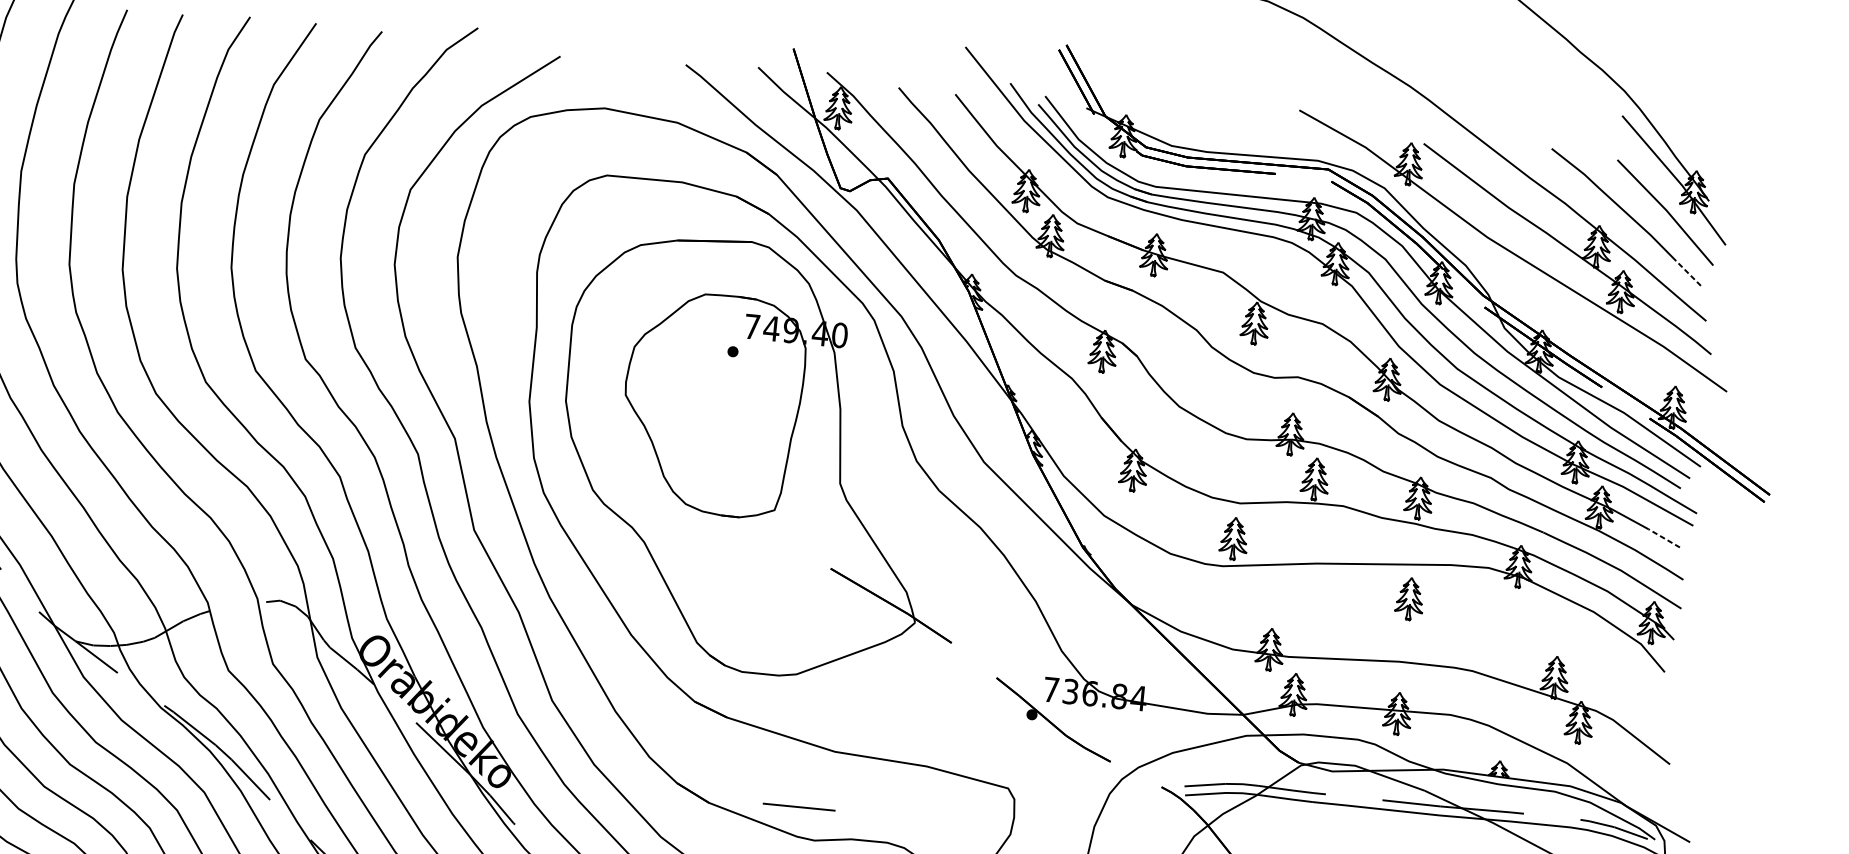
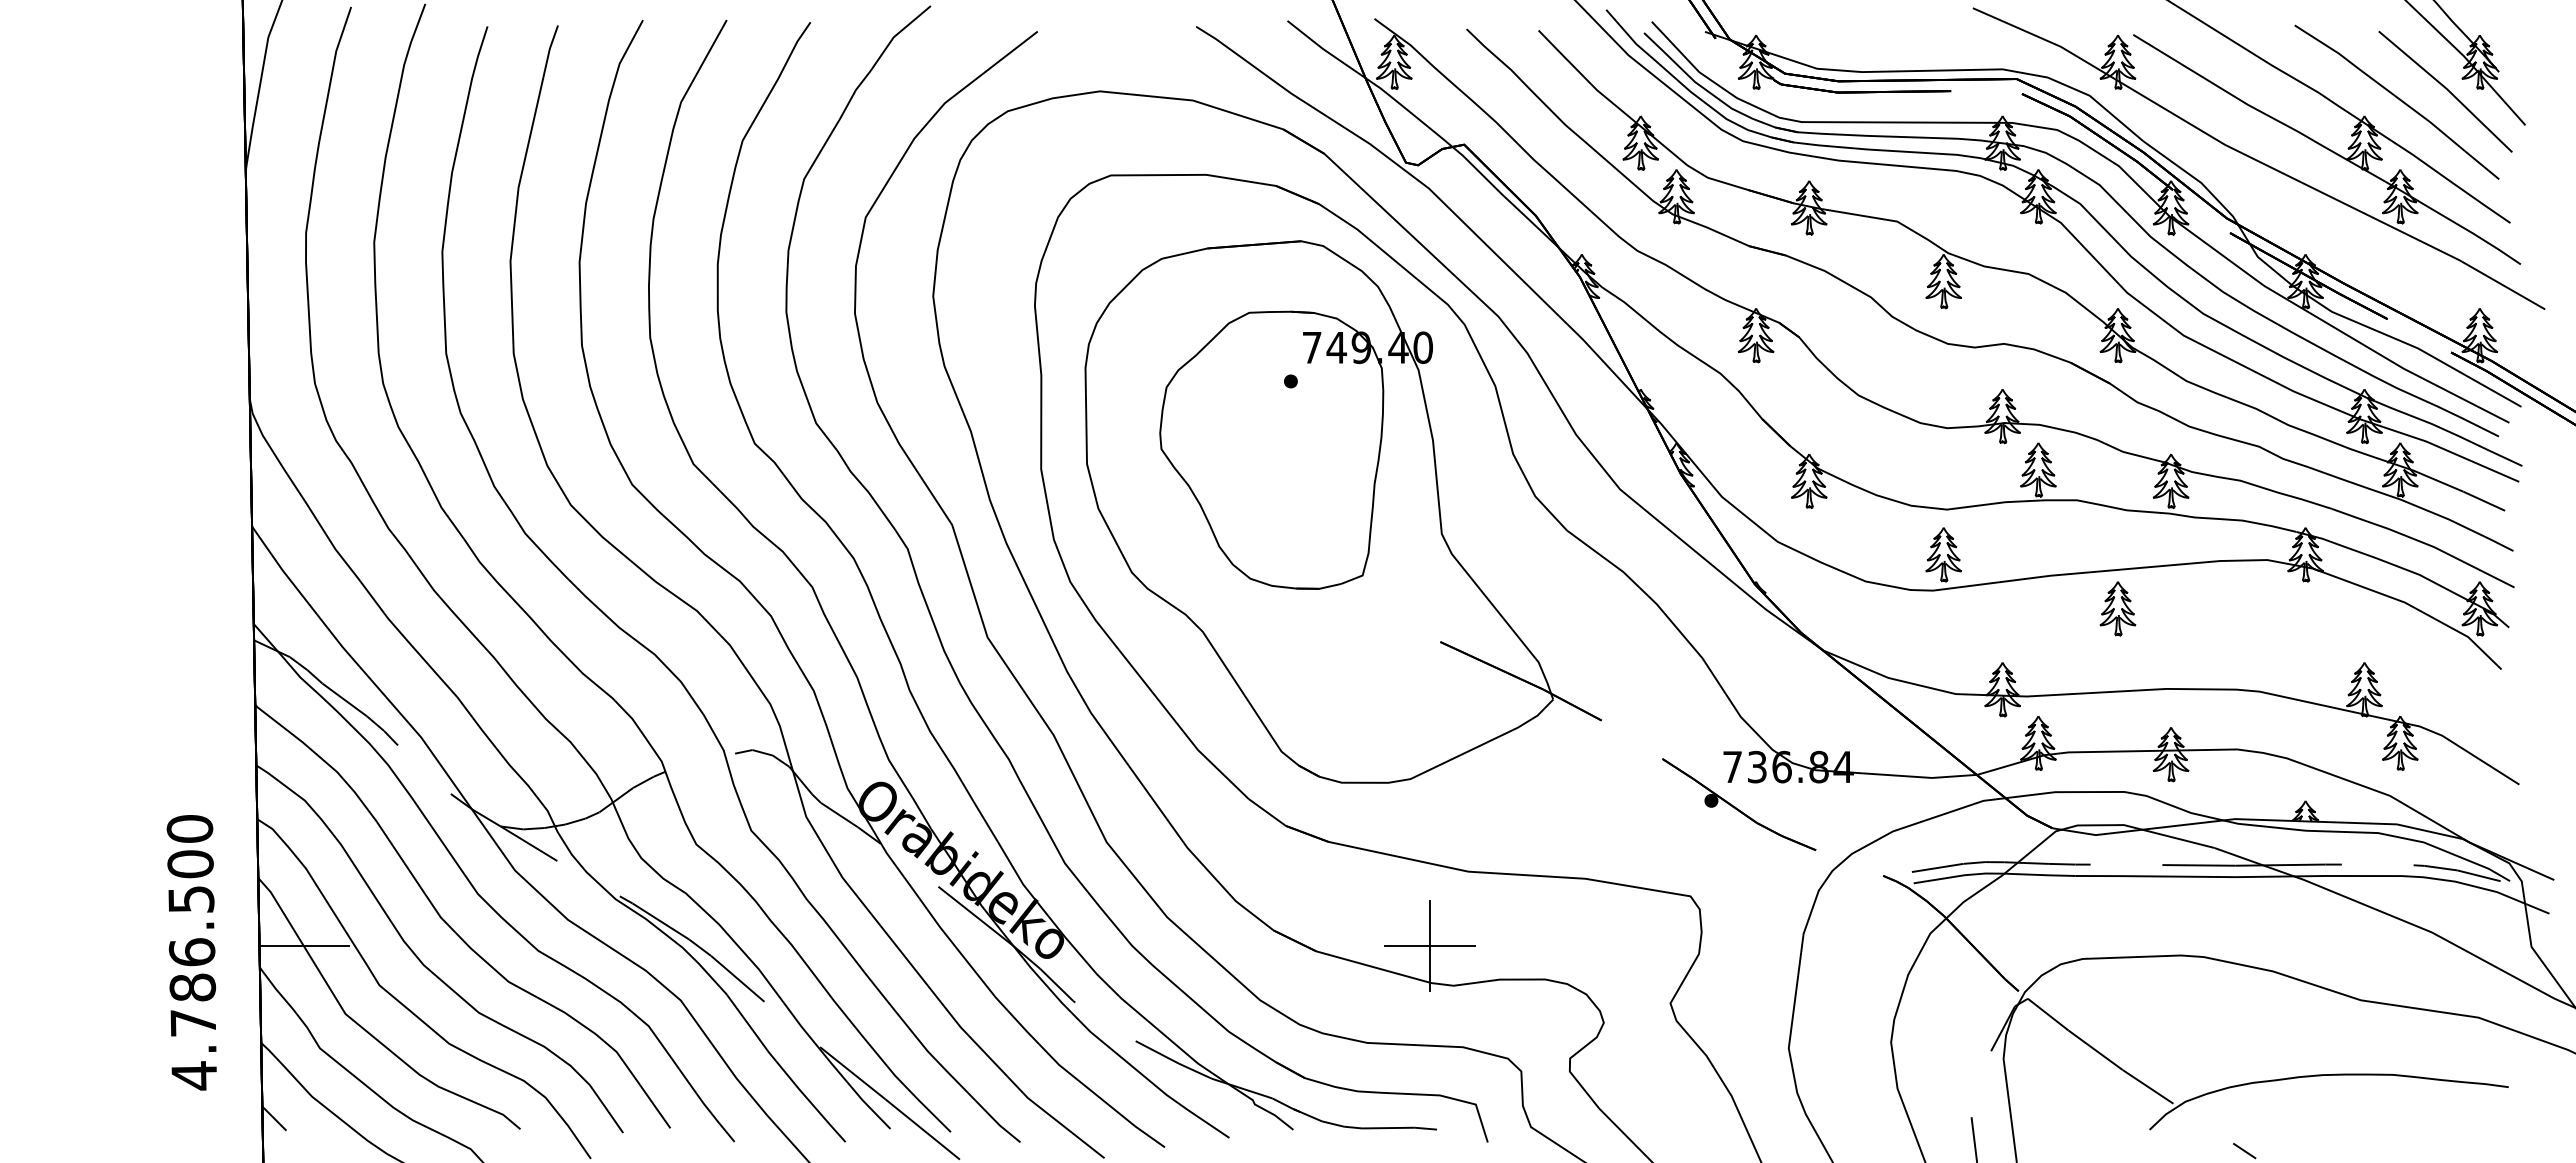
line: (1688, 273) -> (2481, 165), dashed -> solid
line: (1664, 538) -> (2484, 501), dashed -> solid
part: (1409, 598) -> (2117, 608), moved
line: (799, 807) -> (1430, 945), added

